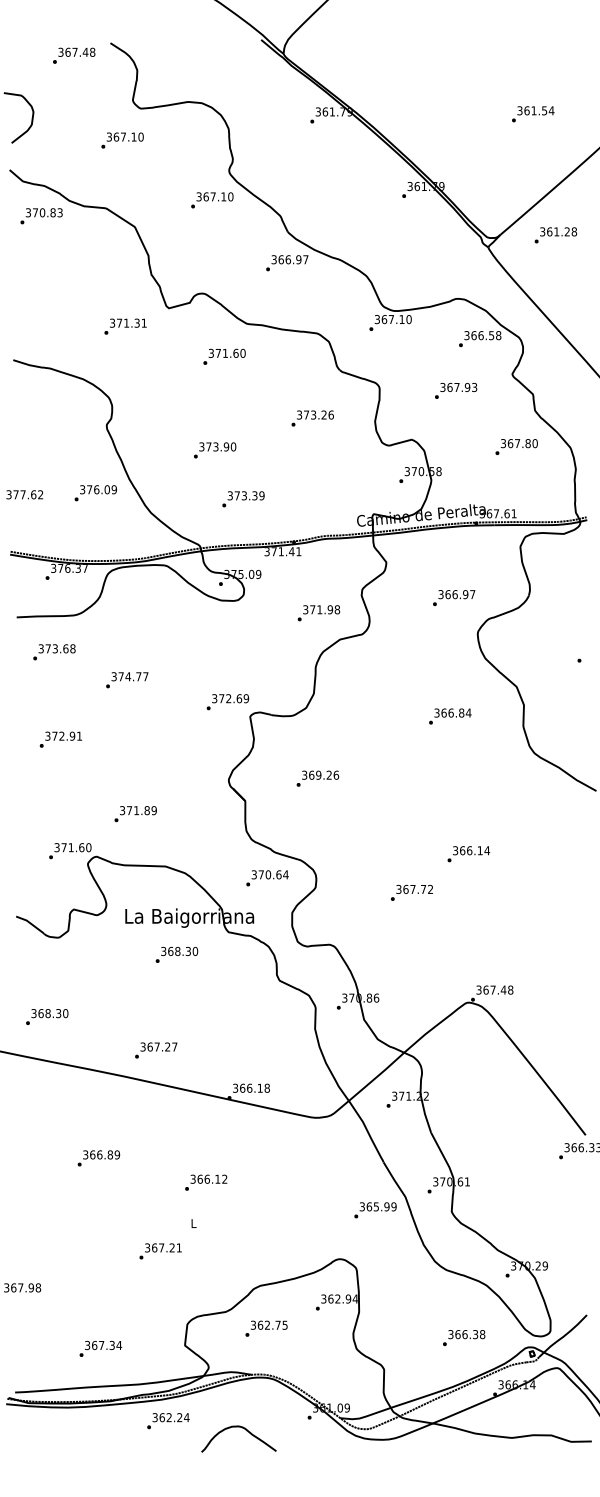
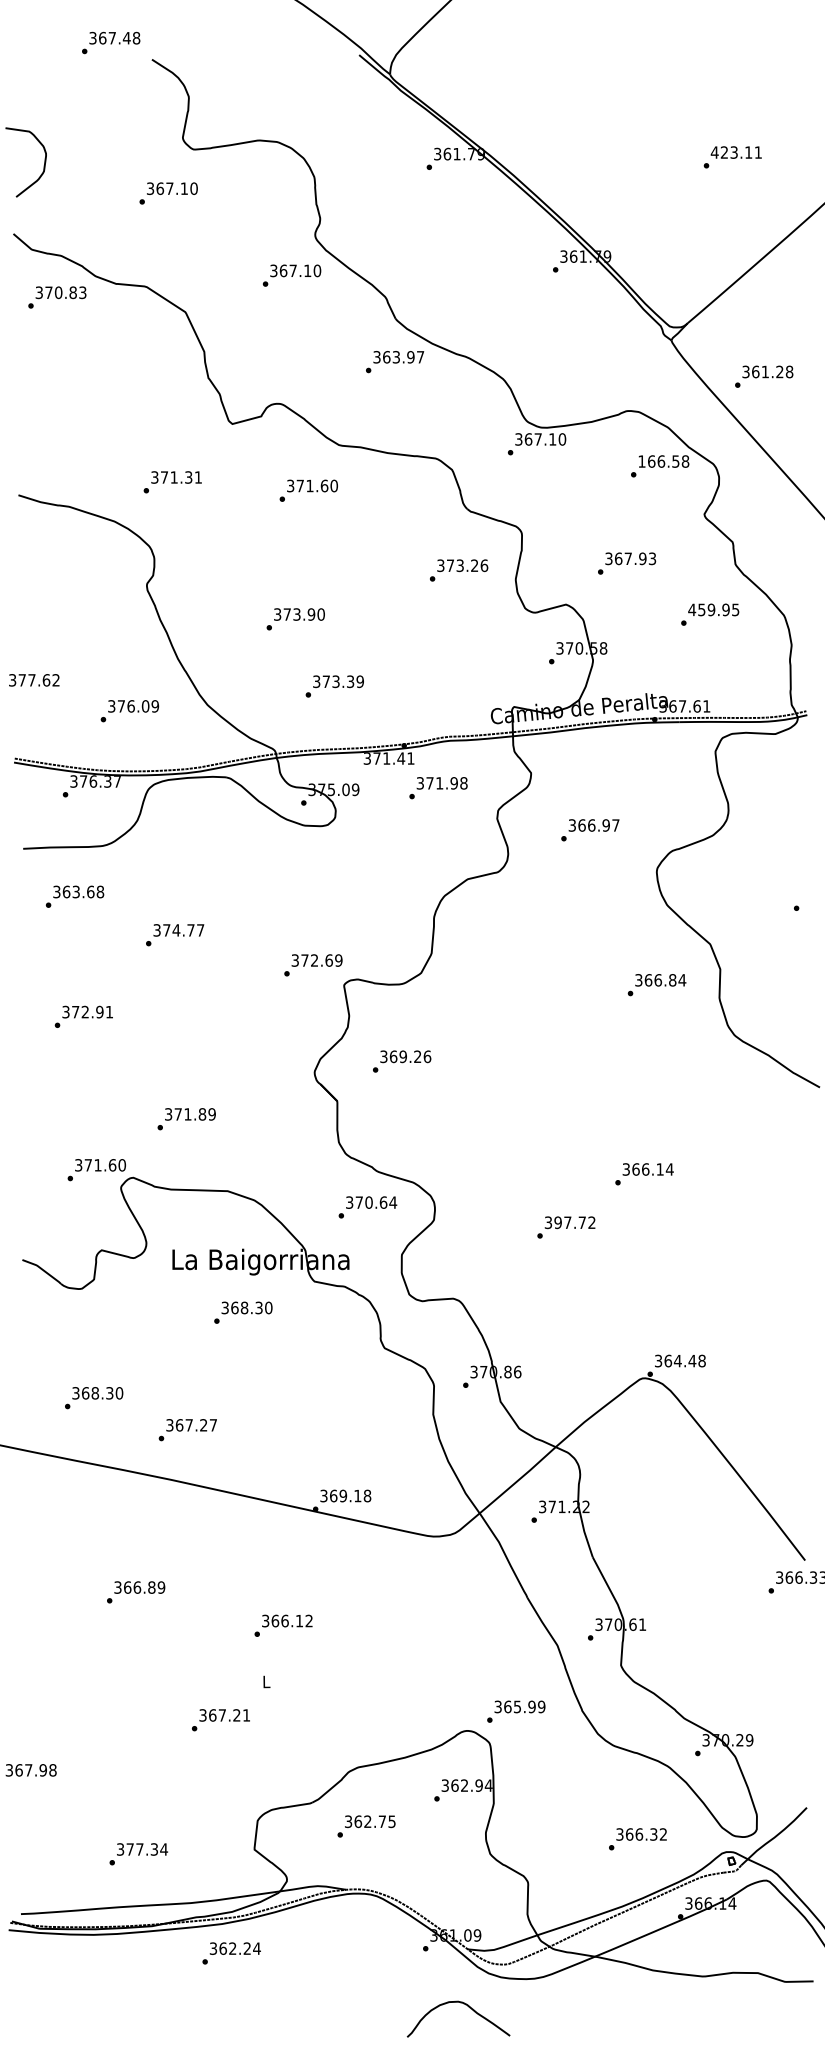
text: (74, 55) -> (111, 42), moved
text: (535, 110) -> (736, 152), 361.54 -> 423.11
text: (556, 235) -> (764, 376), moved
text: (288, 259) -> (396, 357), 366.97 -> 363.97
text: (125, 326) -> (172, 482), moved
text: (466, 335) -> (641, 461), 366.58 -> 166.58
text: (456, 390) -> (627, 563), moved
text: (313, 418) -> (459, 570), moved
text: (519, 443) -> (713, 609), 367.80 -> 459.95
text: (95, 493) -> (129, 711), moved
text: (454, 598) -> (590, 830), moved
text: (318, 613) -> (438, 788), moved
text: (48, 648) -> (66, 891), 373.68 -> 363.68
text: (449, 716) -> (656, 985), moved
text: (318, 778) -> (402, 1061), moved
text: (405, 889) -> (557, 1222), 367.72 -> 397.72
text: (492, 990) -> (677, 1361), 367.48 -> 364.48
text: (47, 1017) -> (94, 1398), moved
text: (155, 1050) -> (187, 1430), moved
text: (249, 1087) -> (343, 1495), 366.18 -> 369.18
text: (375, 1210) -> (516, 1711), moved
text: (482, 1334) -> (663, 1834), 366.38 -> 366.32
text: (94, 1345) -> (130, 1849), 367.34 -> 377.34
curve: (243, 1429) -> (465, 2005), moved

